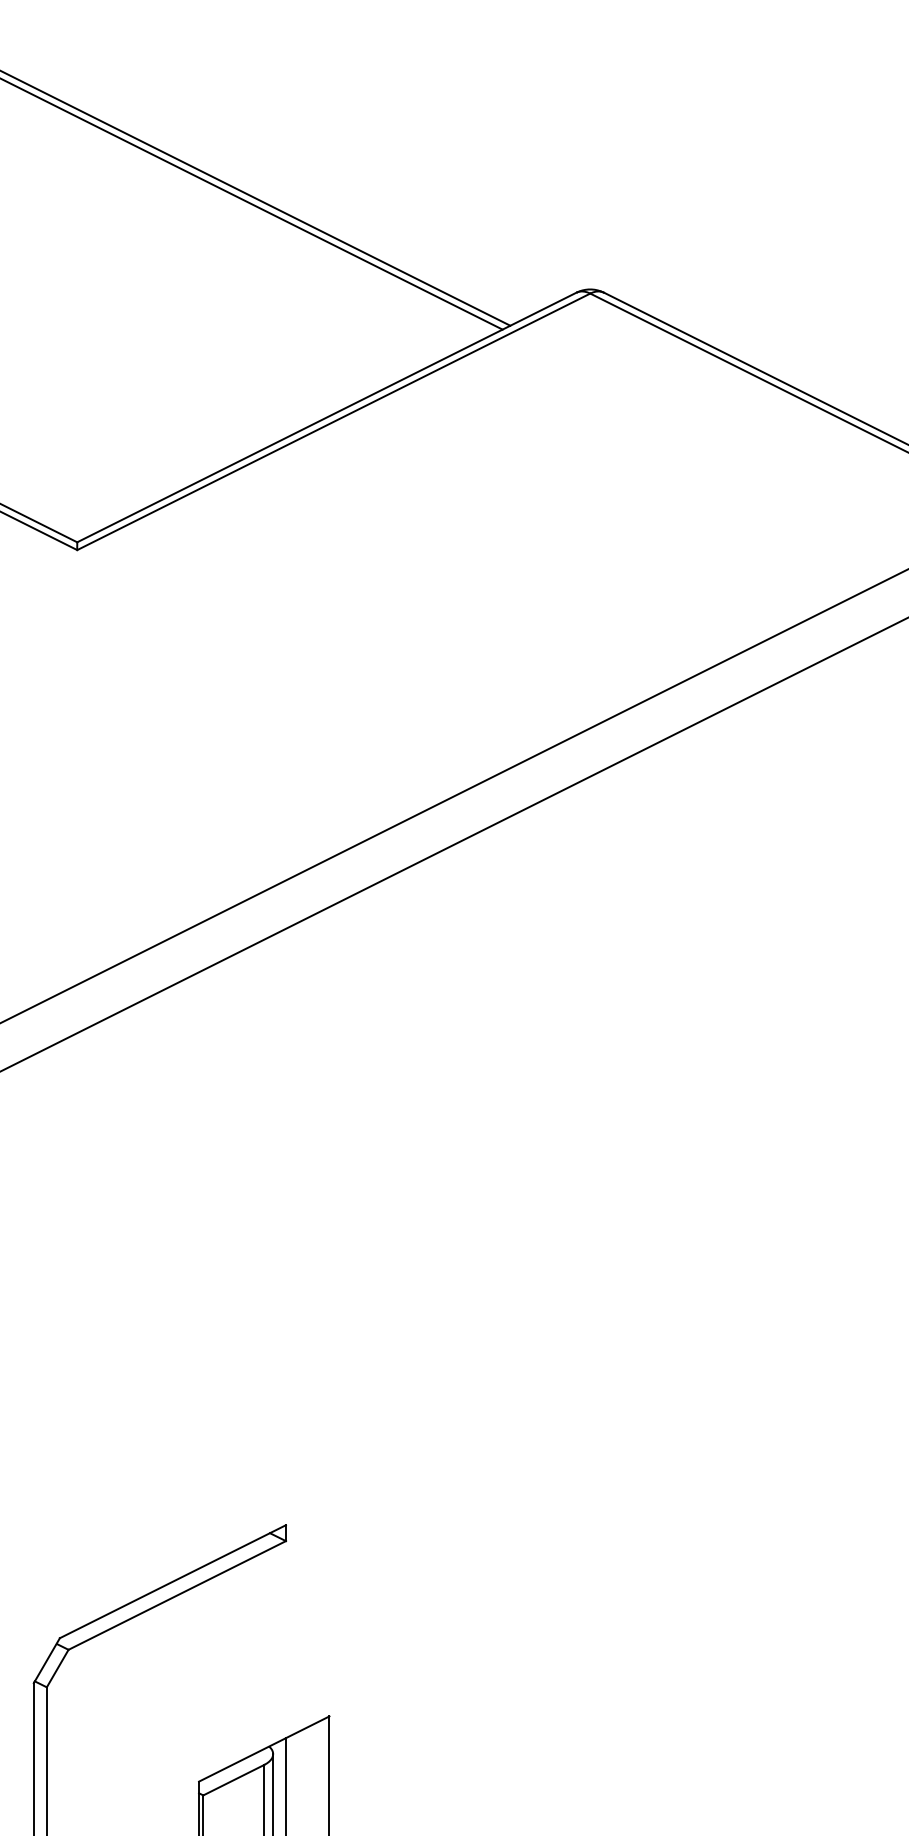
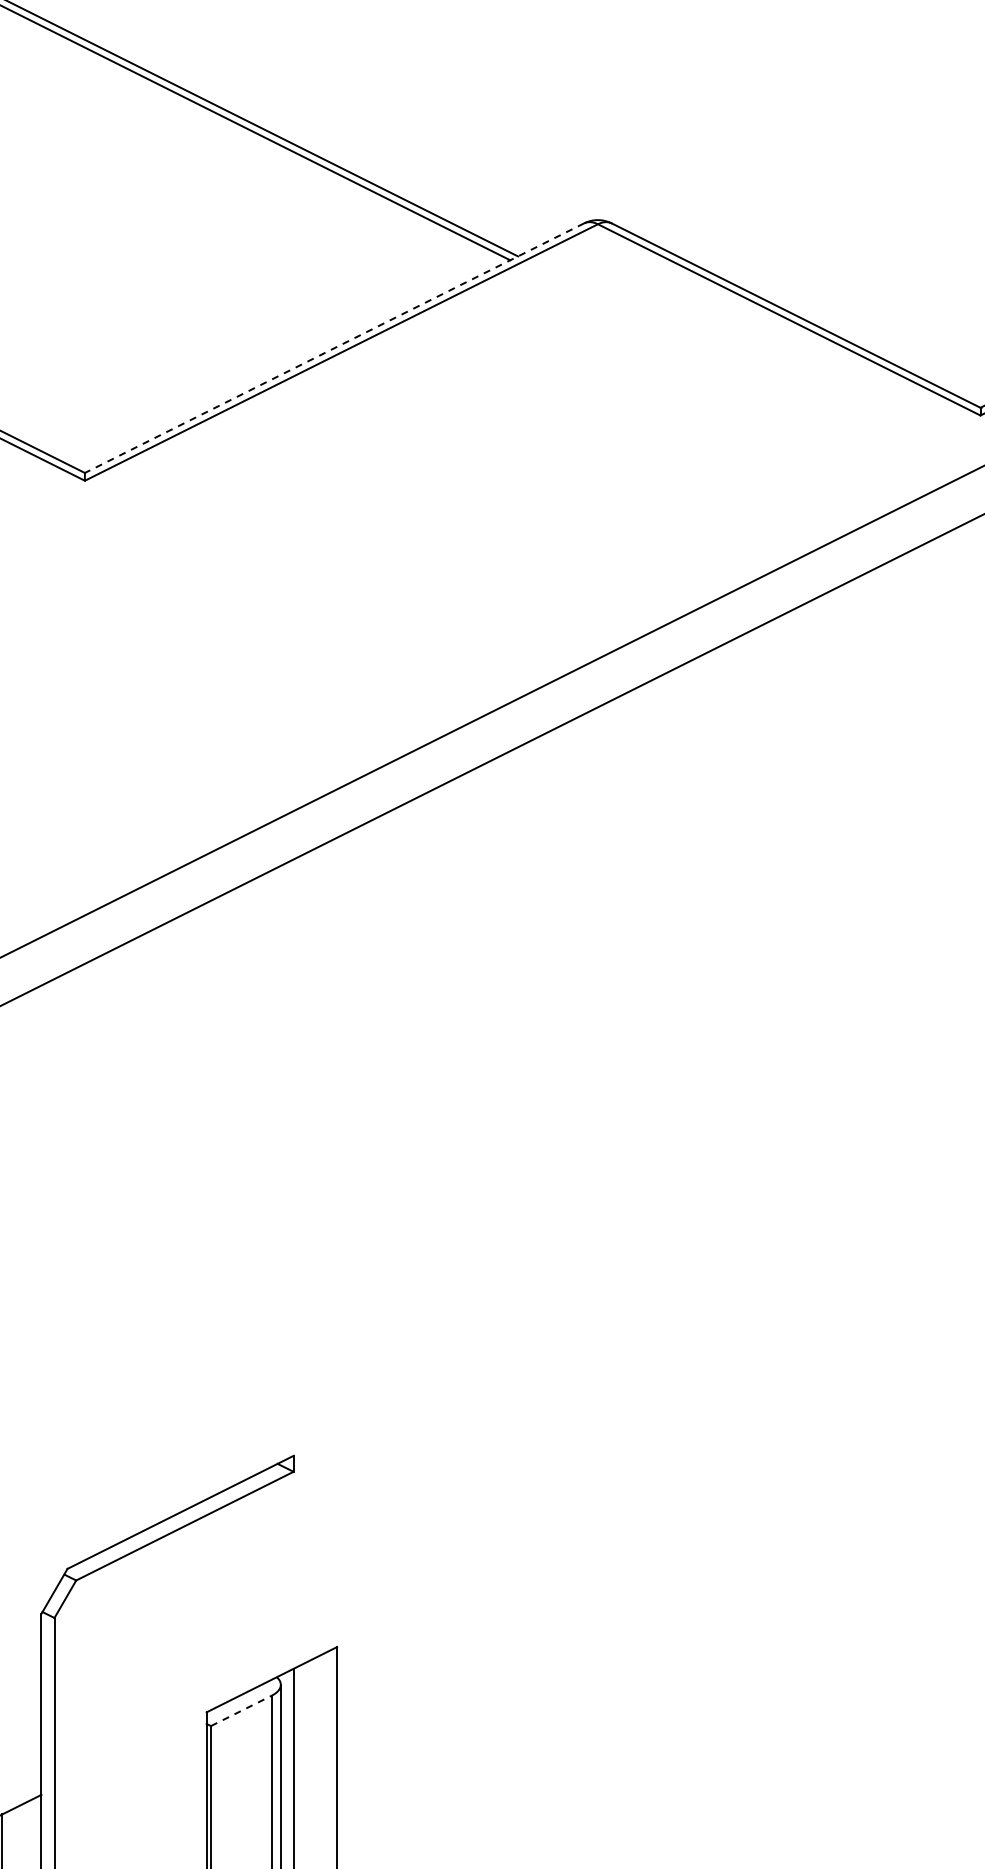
line: (326, 417) -> (334, 348), solid -> dashed
line: (233, 1779) -> (241, 1710), solid -> dashed

